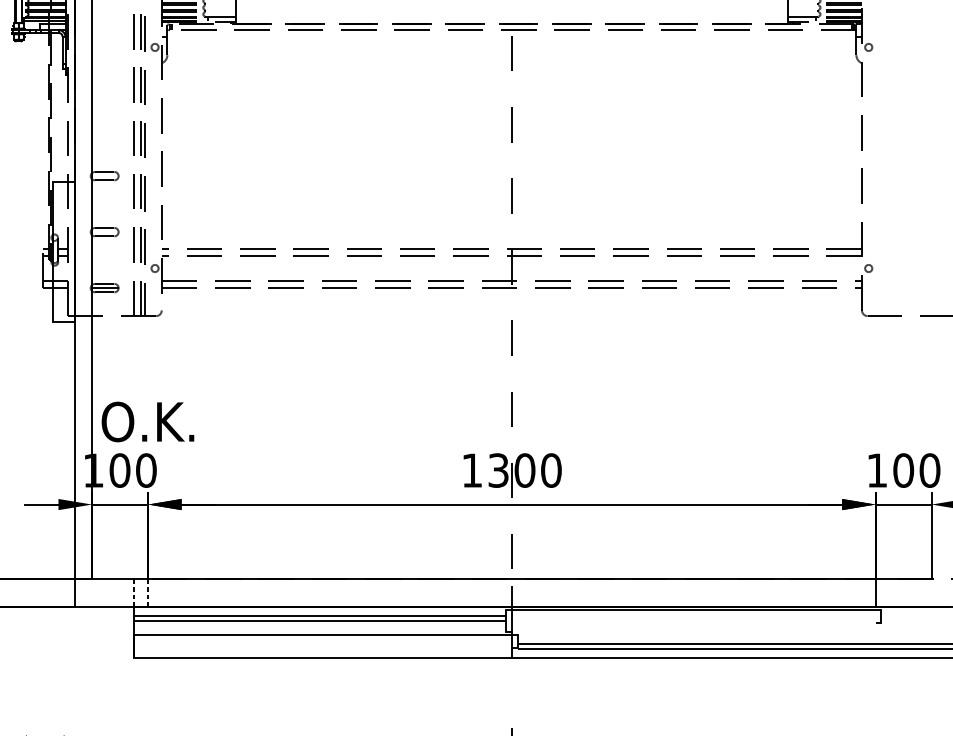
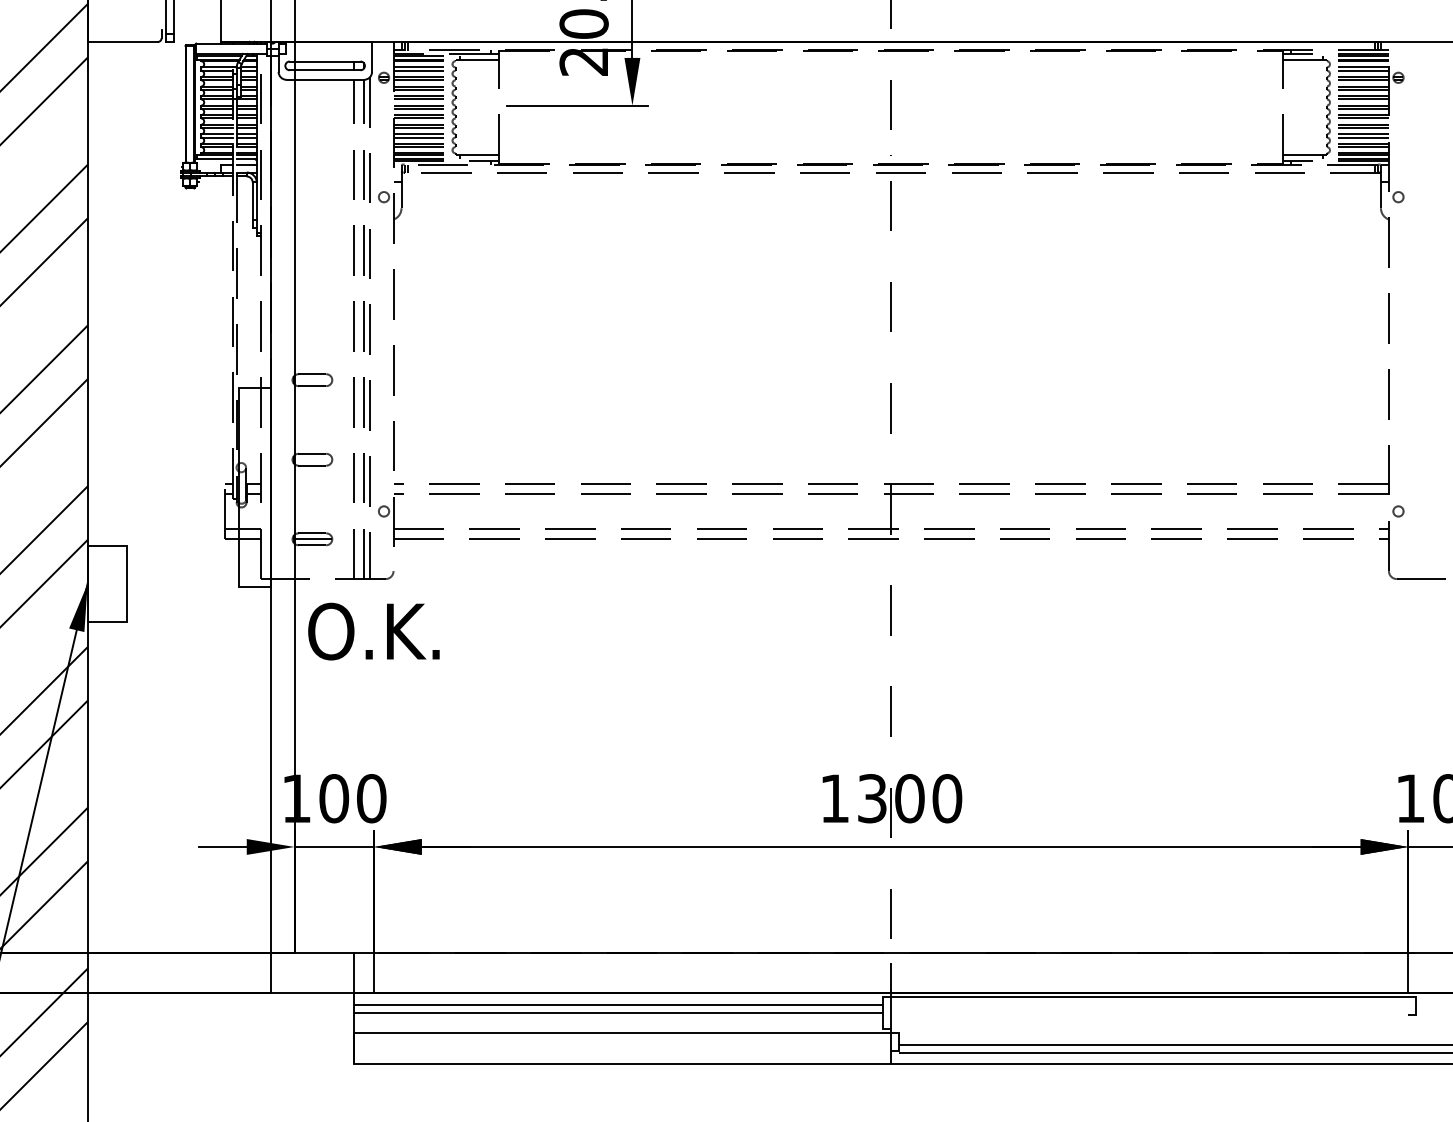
text: (147, 421) -> (373, 631), moved
line: (134, 592) -> (354, 972), dashed -> solid
line: (148, 592) -> (374, 972), dashed -> solid

